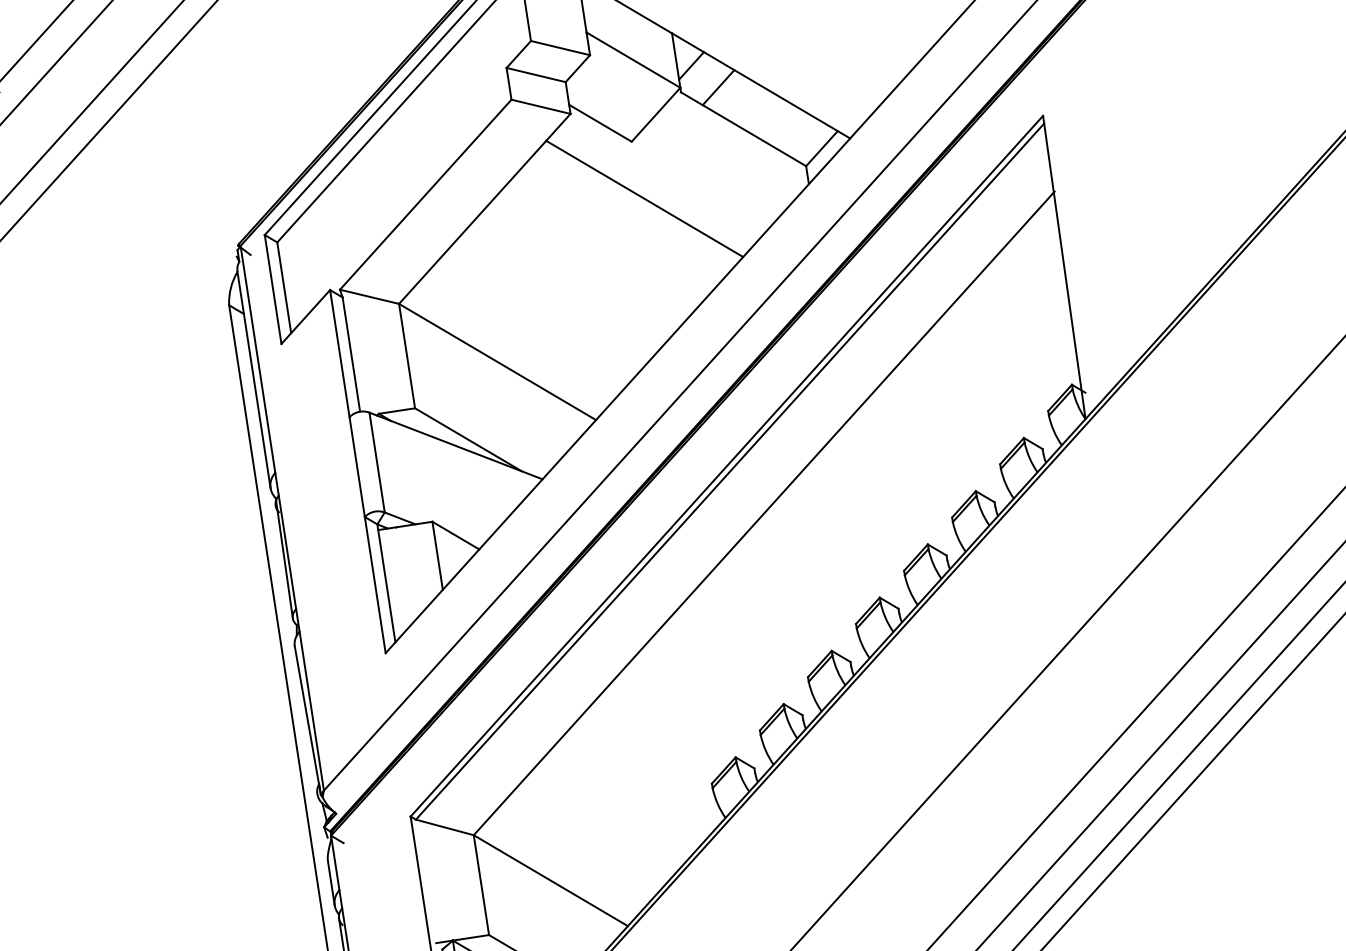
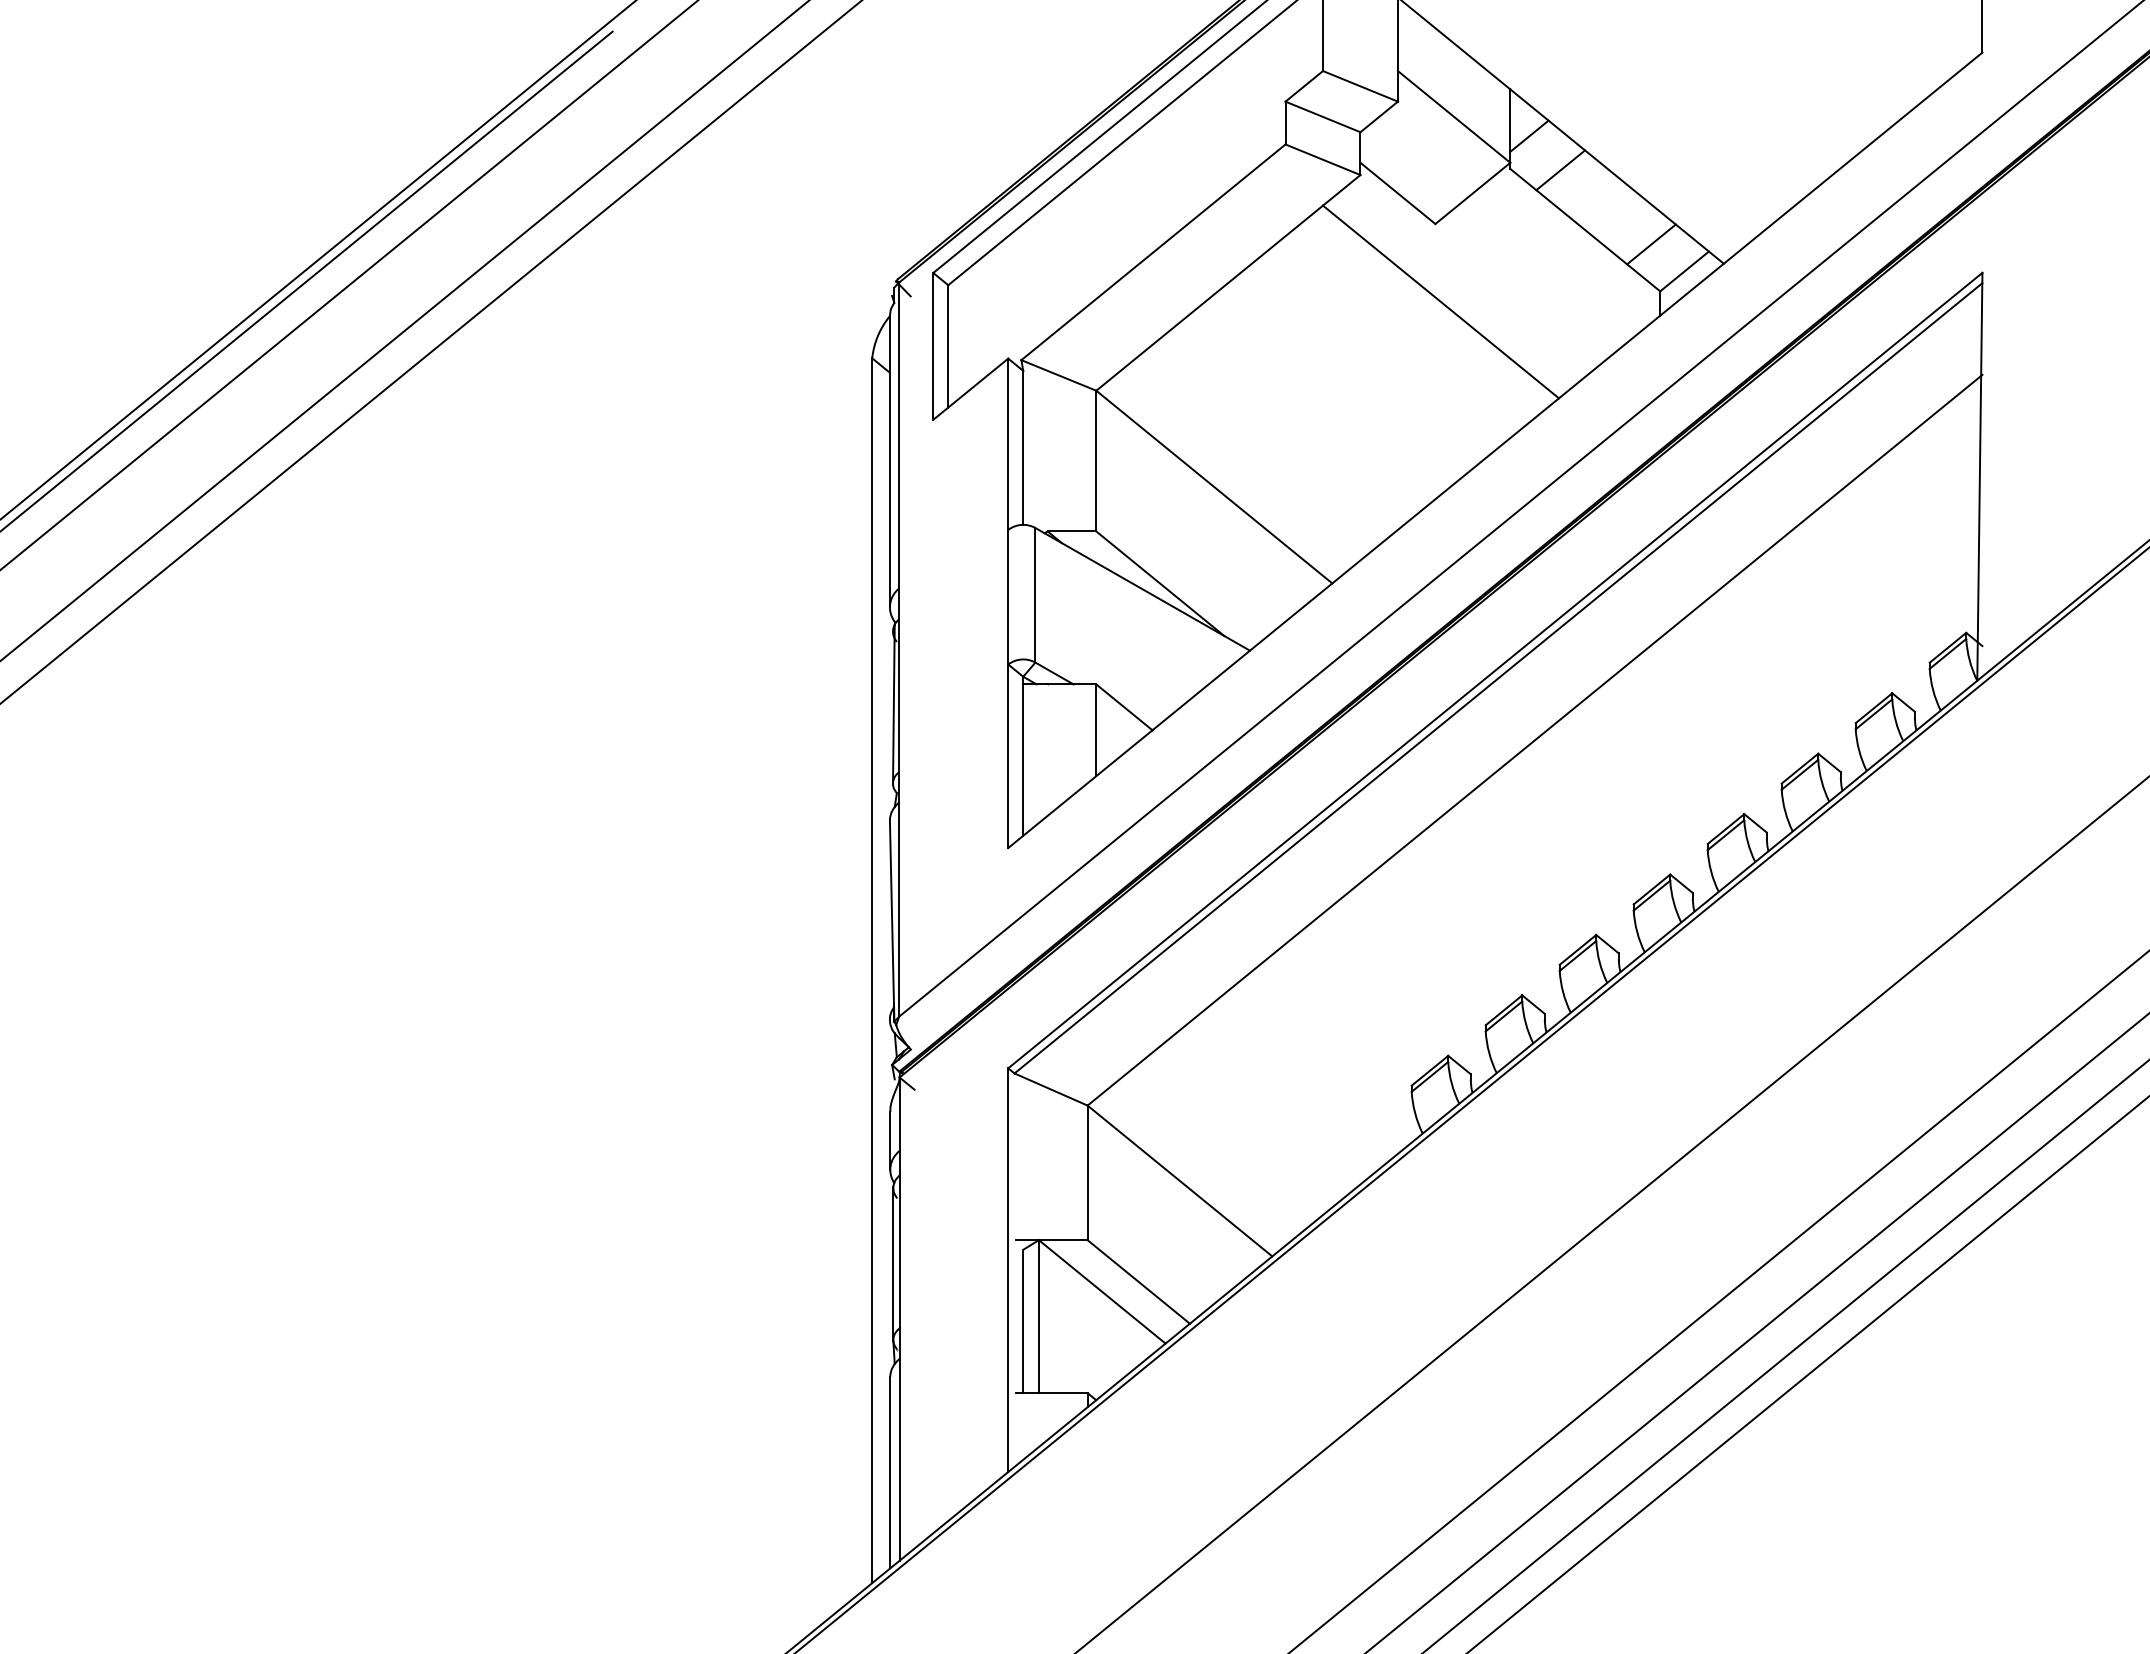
line: (794, 132) -> (1651, 244), added

